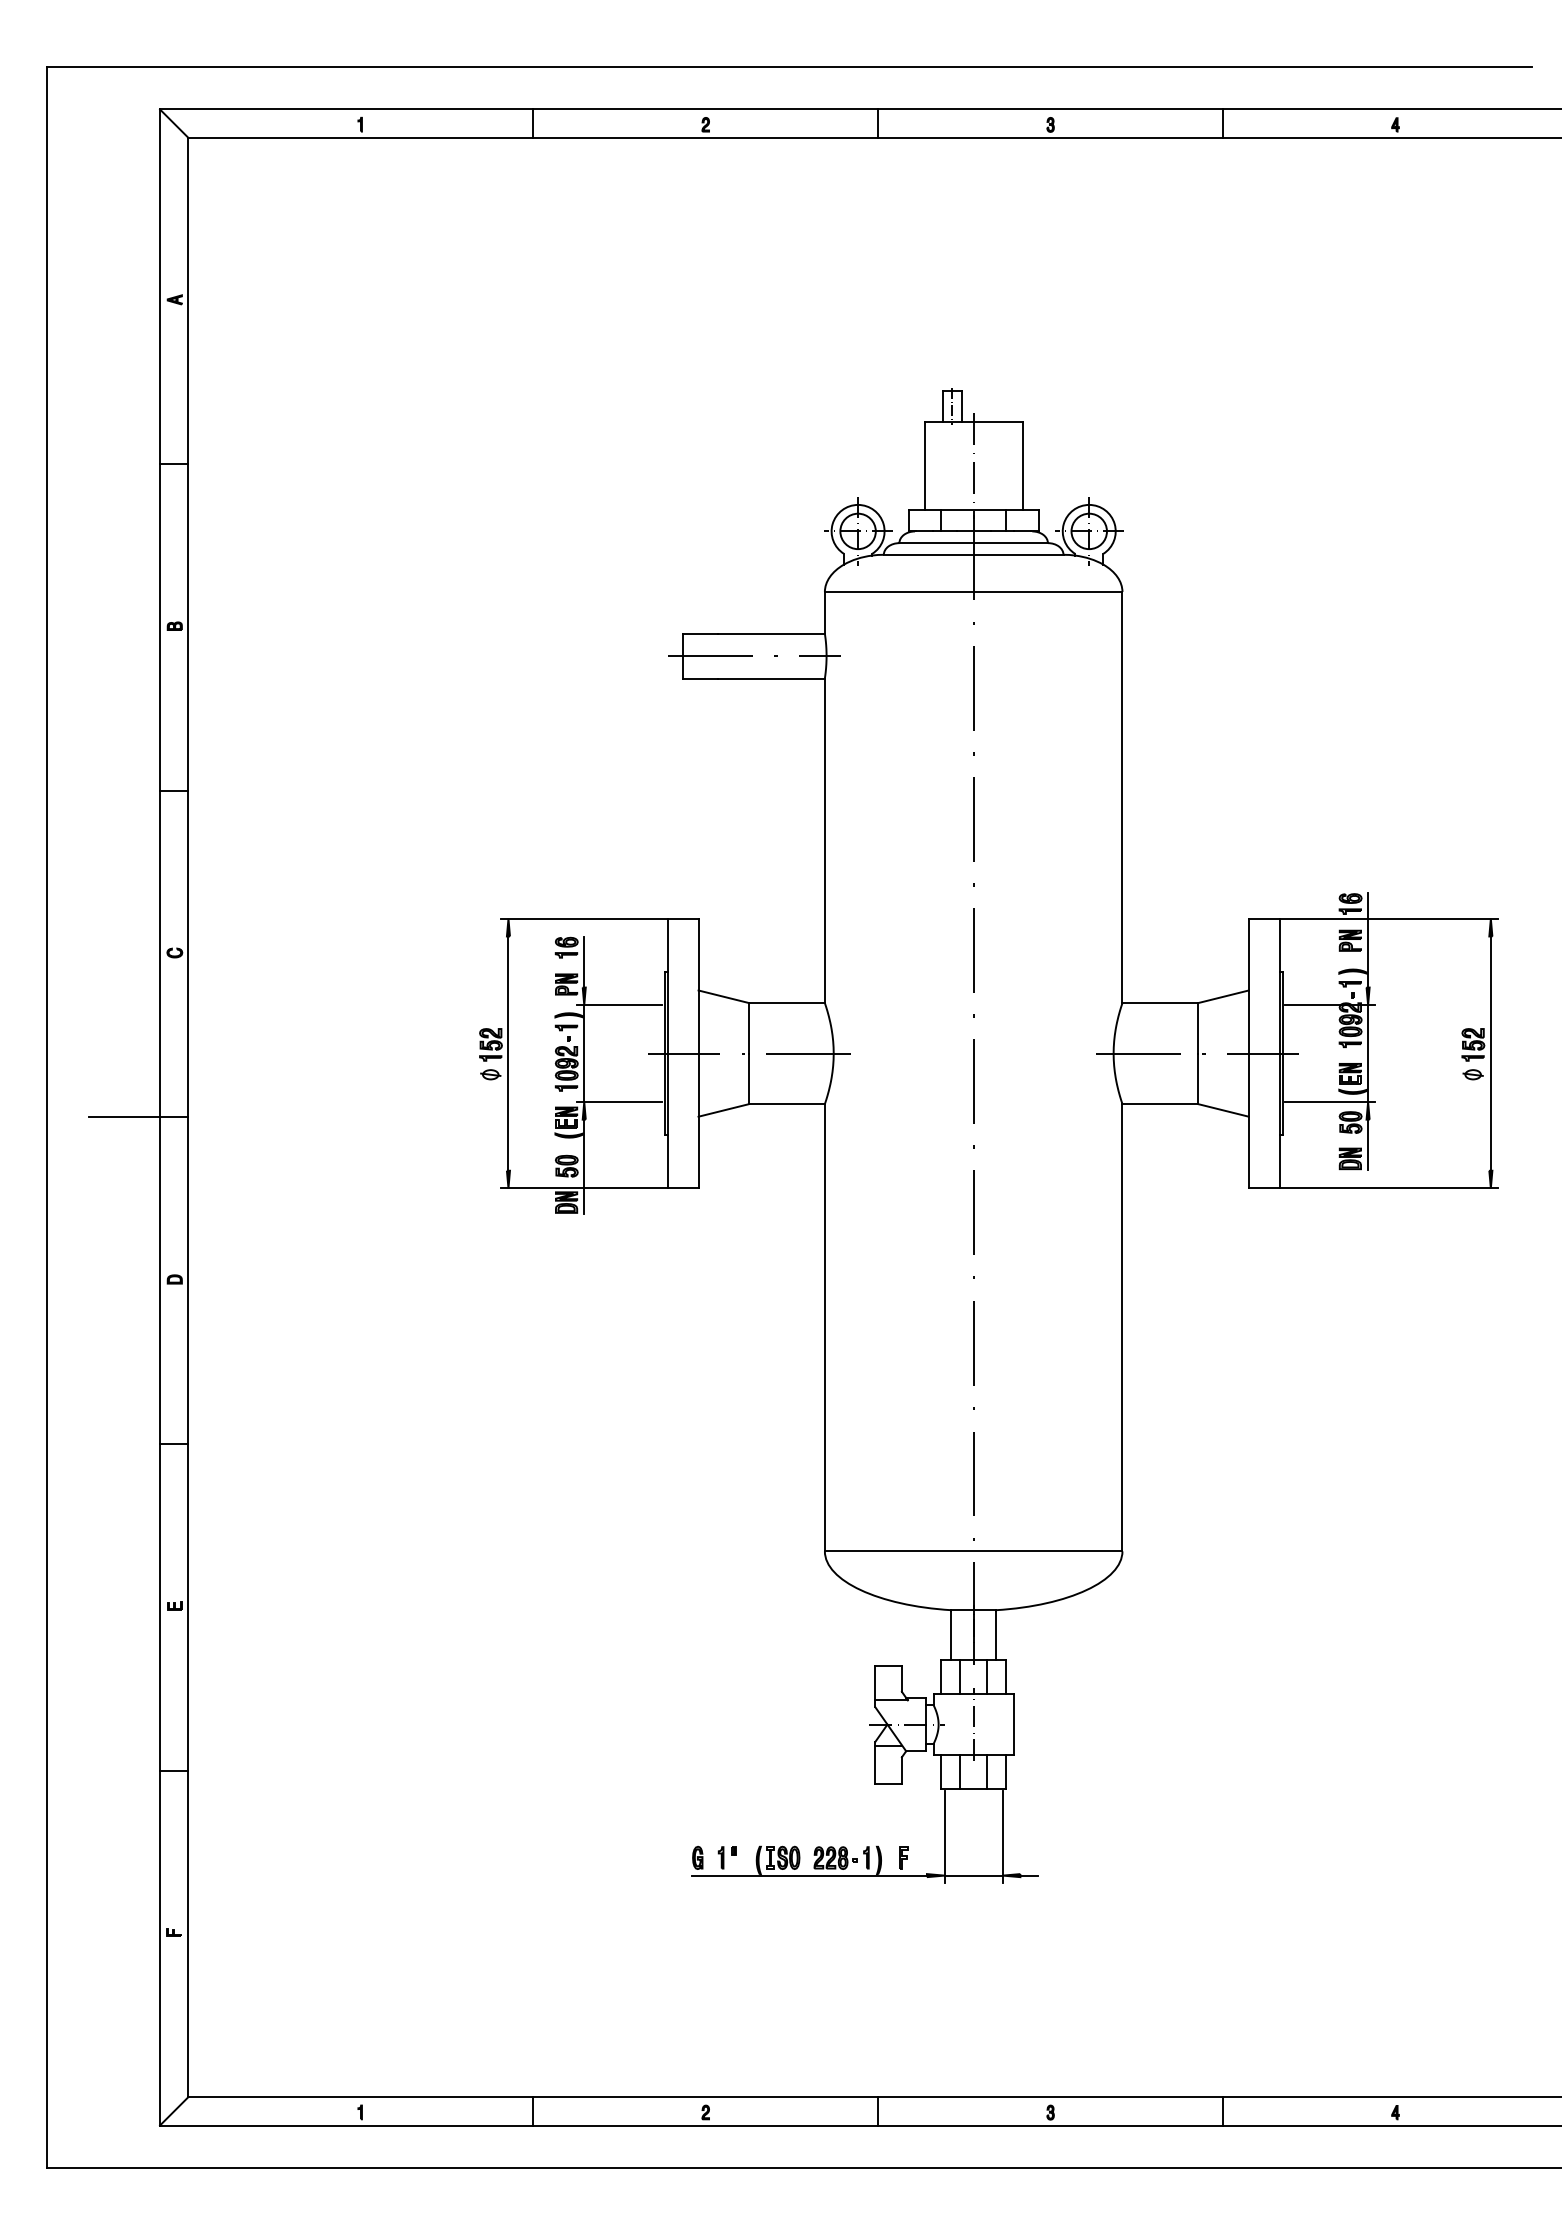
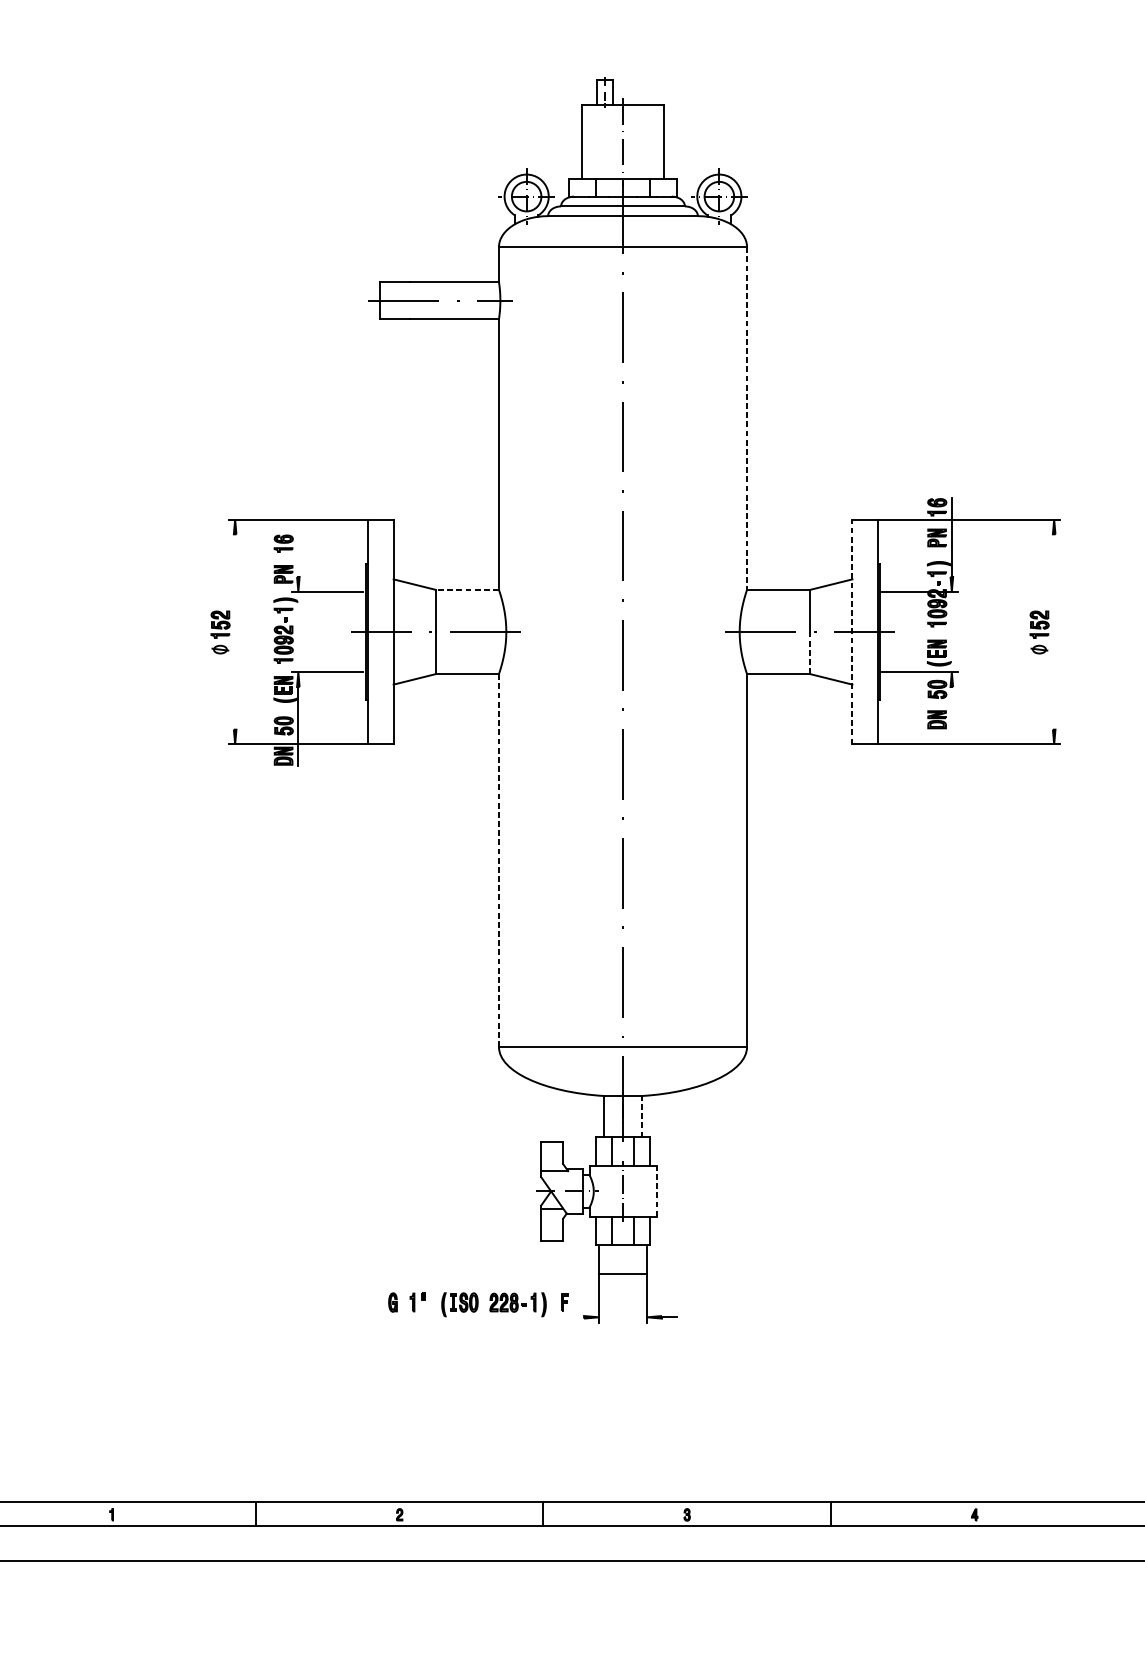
line: (1122, 797) -> (747, 418), solid -> dashed
line: (584, 961) -> (298, 555), removed
line: (786, 1003) -> (466, 590), solid -> dashed
line: (508, 1053) -> (235, 631), removed
line: (584, 1053) -> (298, 631), removed
line: (1248, 1053) -> (852, 631), solid -> dashed
line: (1368, 1053) -> (952, 631), removed
line: (1490, 1053) -> (1053, 631), removed
line: (1198, 1078) -> (810, 652), solid -> dashed
line: (1368, 1144) -> (952, 707), removed
line: (824, 1327) -> (498, 860), solid -> dashed
line: (996, 1635) -> (642, 1117), solid -> dashed
line: (1013, 1724) -> (656, 1191), solid -> dashed
line: (809, 1875) -> (486, 1317), removed
line: (973, 1875) -> (622, 1273), moved

